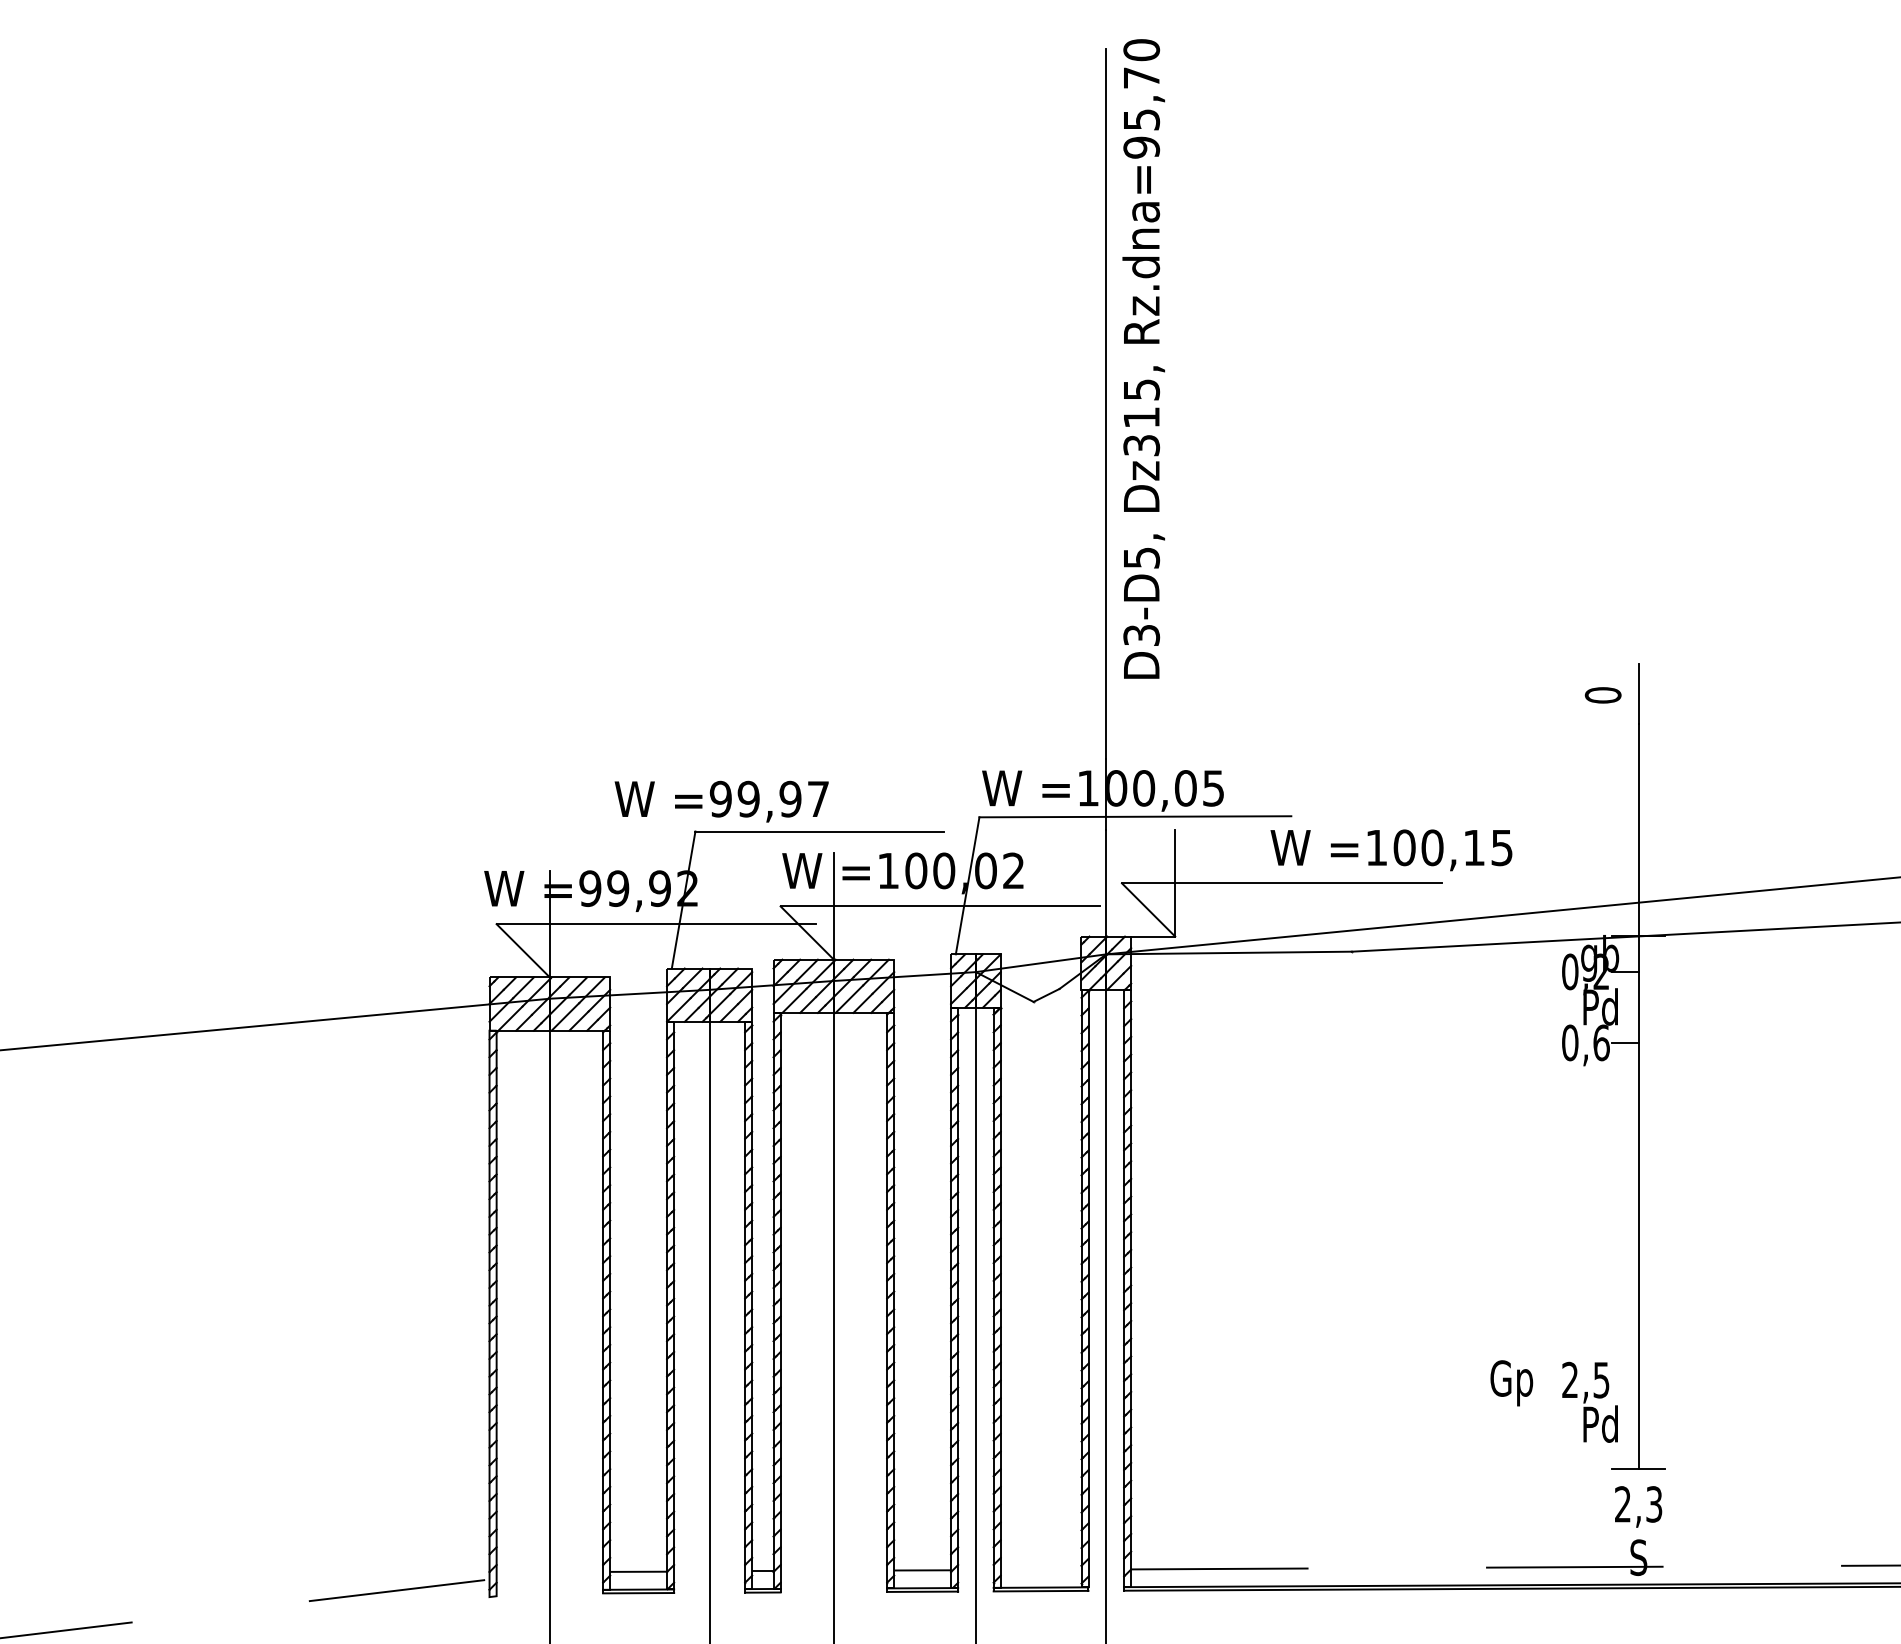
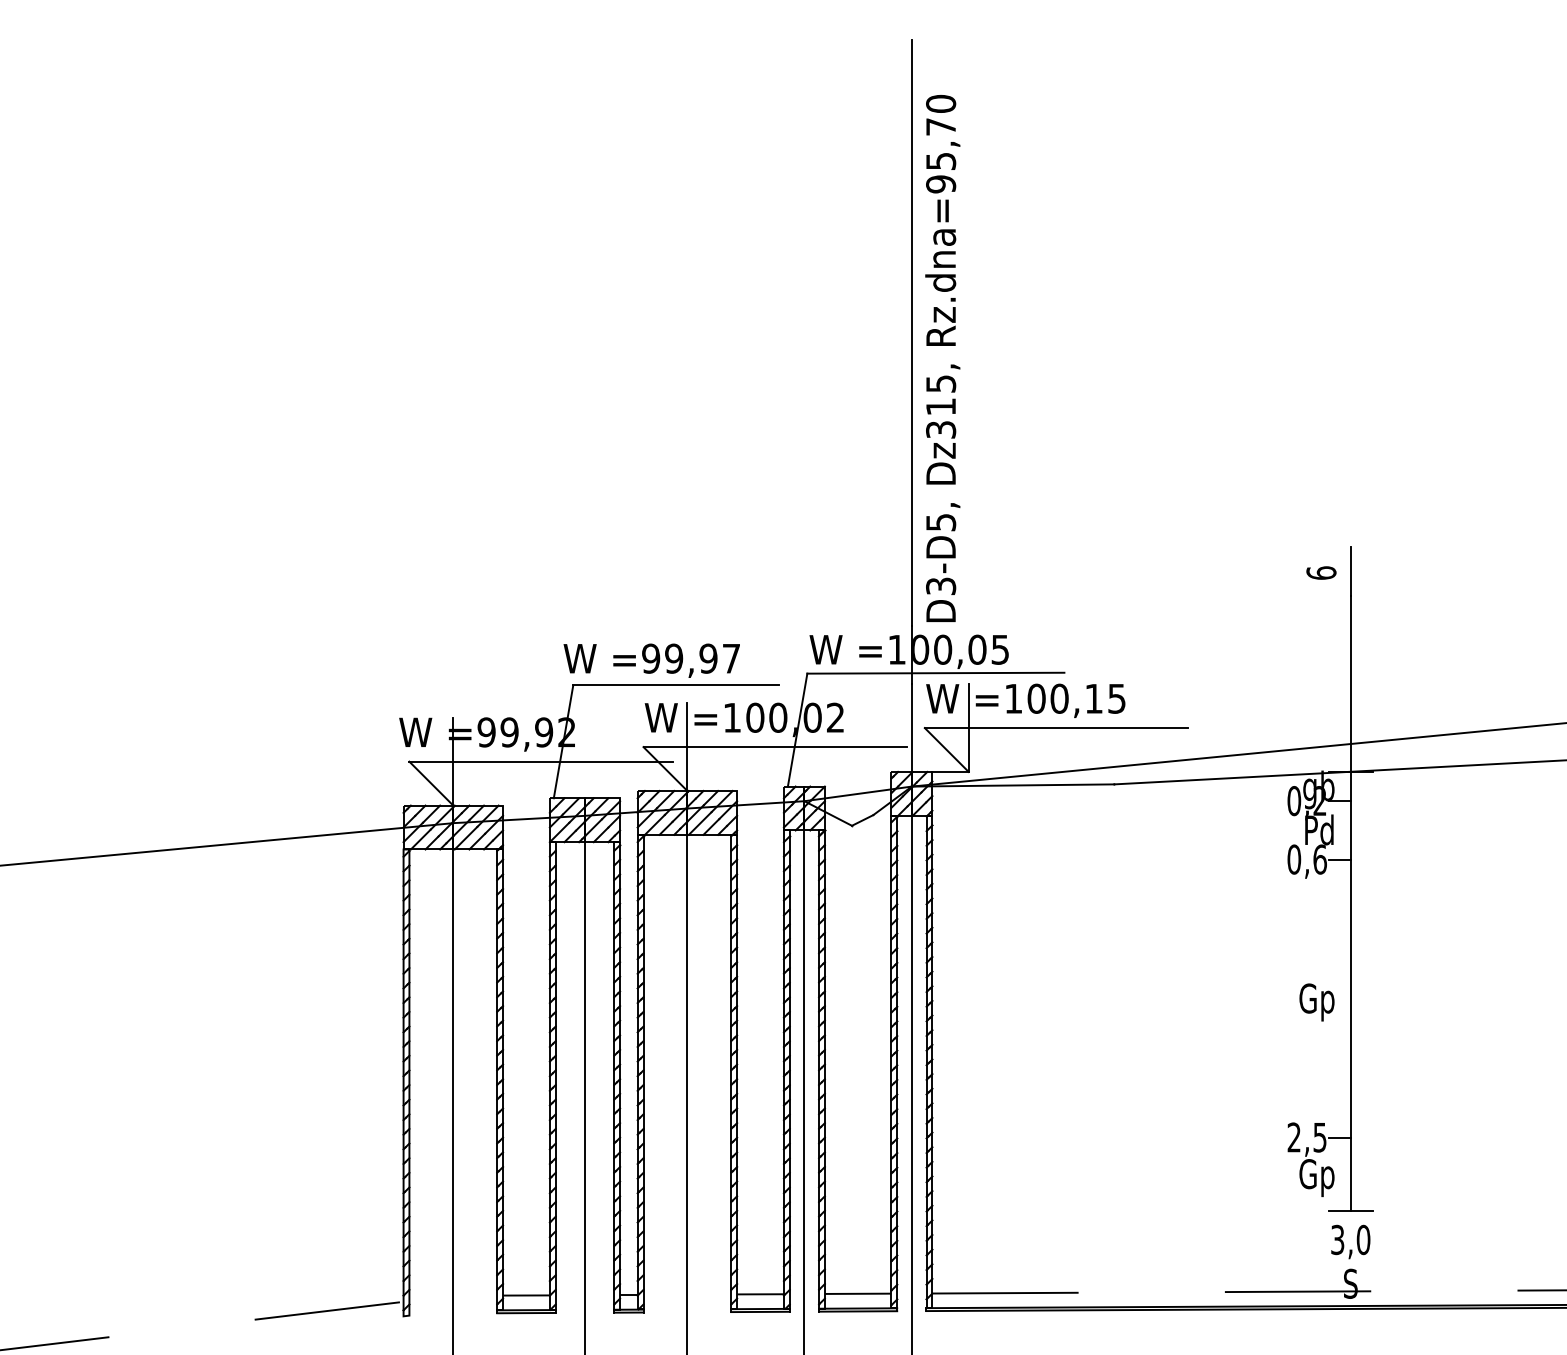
text: (1143, 358) -> (942, 358), moved
text: (1602, 695) -> (1320, 573), 0 -> 6
text: (721, 801) -> (651, 660), moved
text: (1391, 850) -> (1025, 700), moved
line: (1625, 1380) -> (1339, 1137), added
text: (1511, 1383) -> (1316, 1002), moved
text: (1597, 1428) -> (1316, 1177), Pd -> Gp
text: (1638, 1504) -> (1350, 1240), 2,3 -> 3,0
line: (1040, 1569) -> (857, 1293), added

